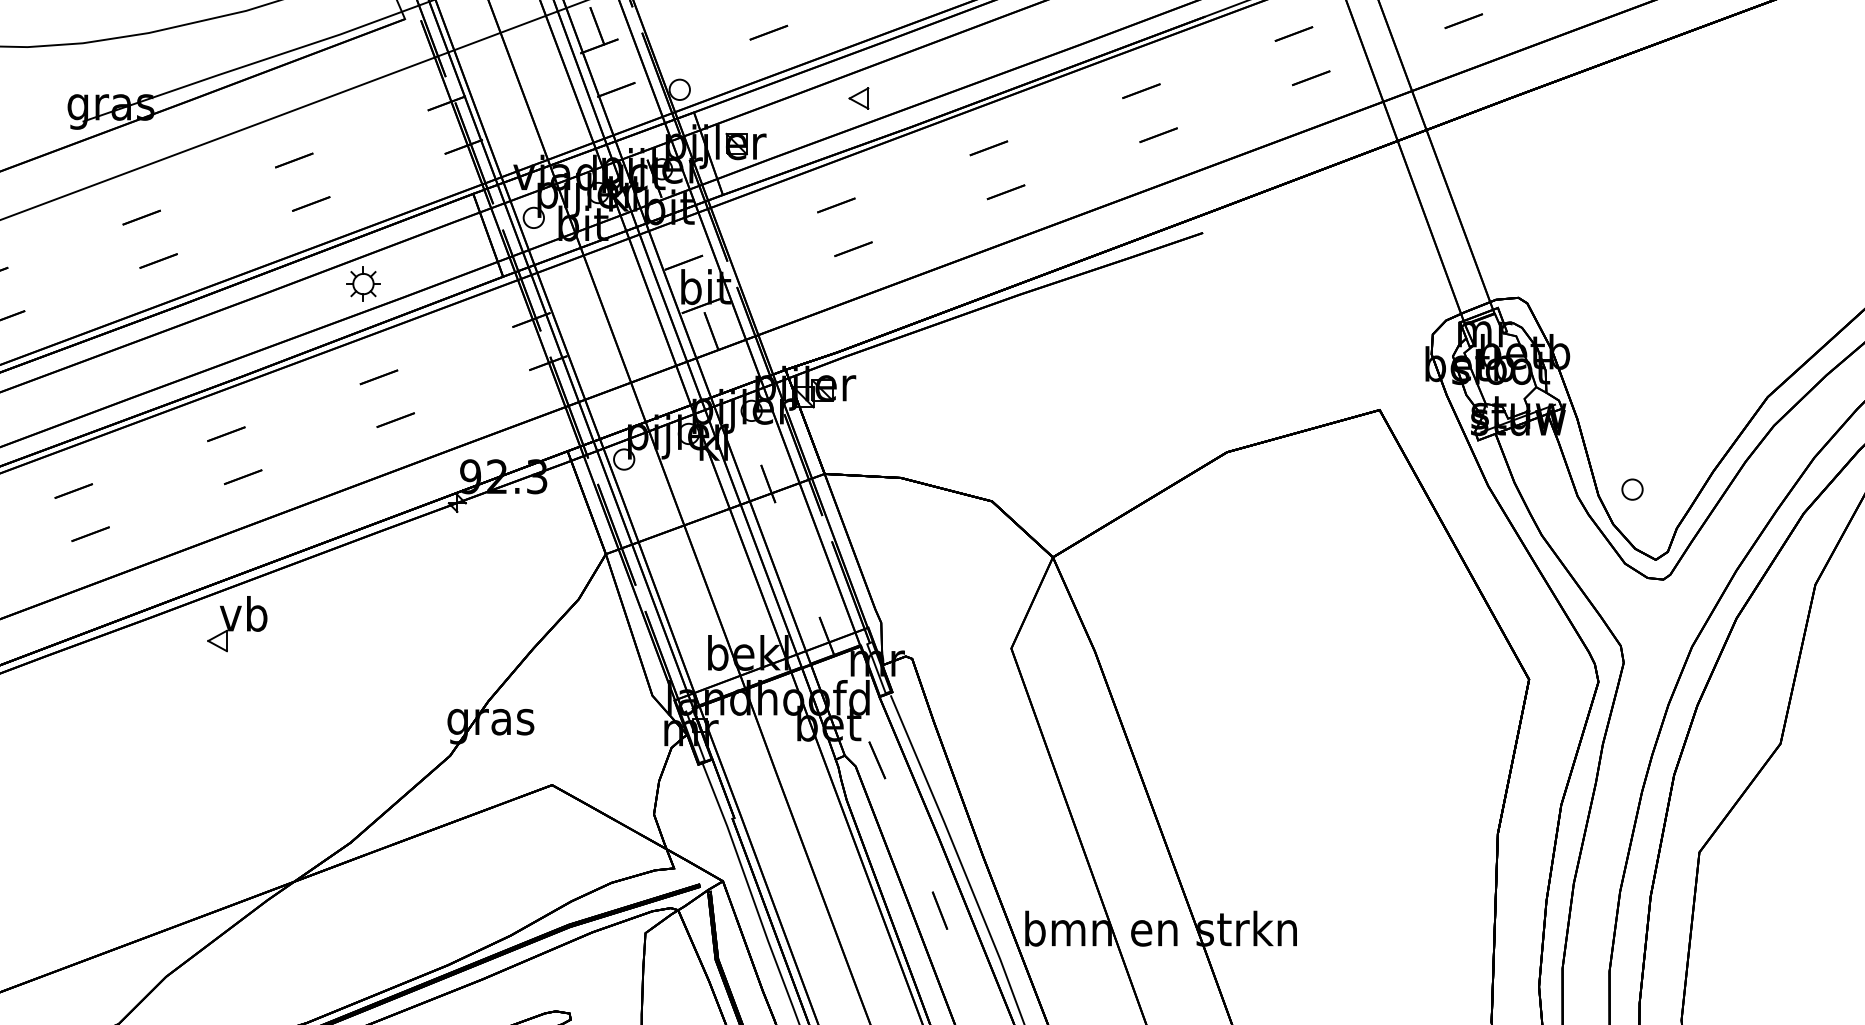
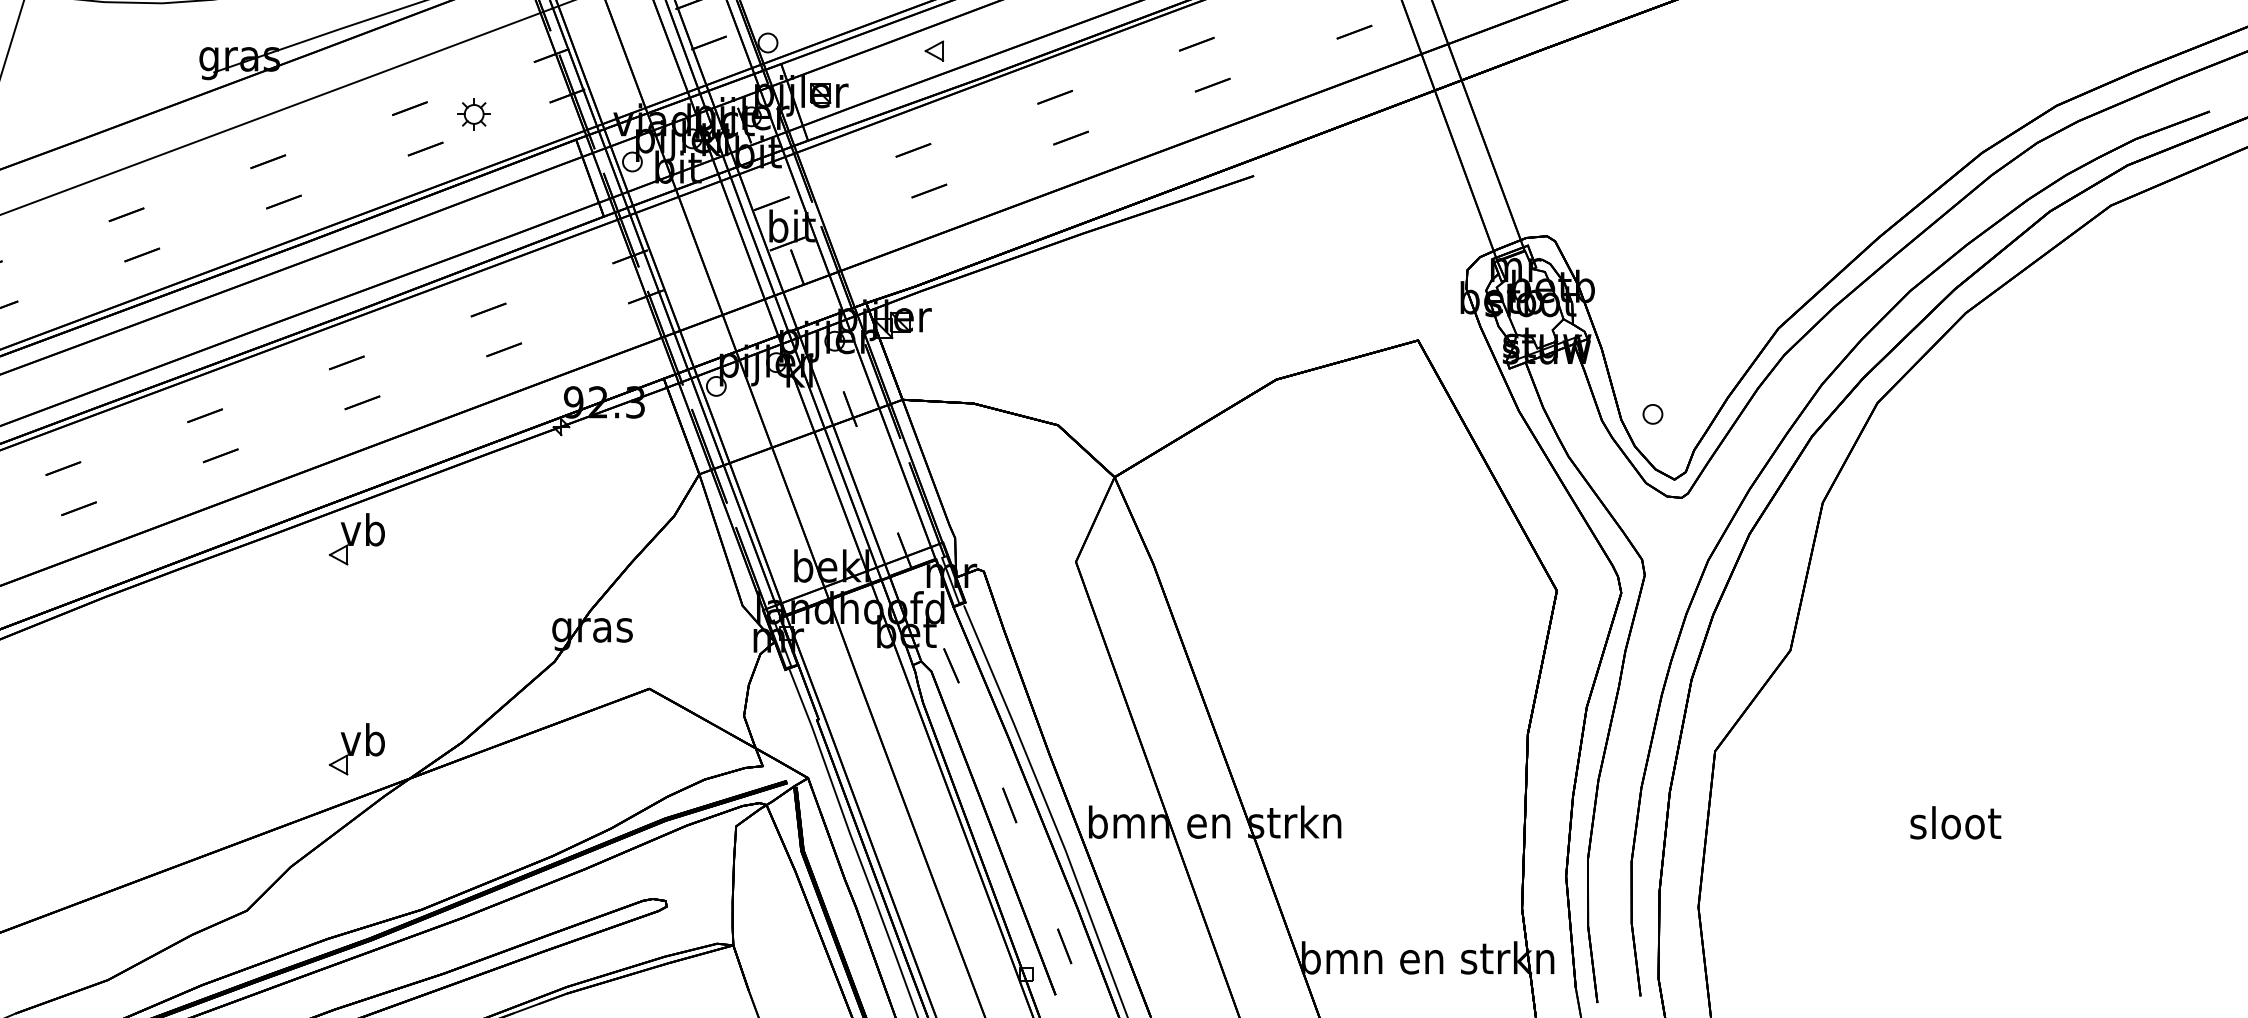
part: (362, 284) -> (473, 114), moved
part: (236, 850) -> (356, 749), added

